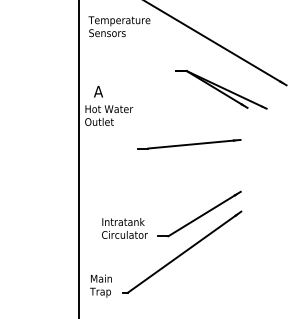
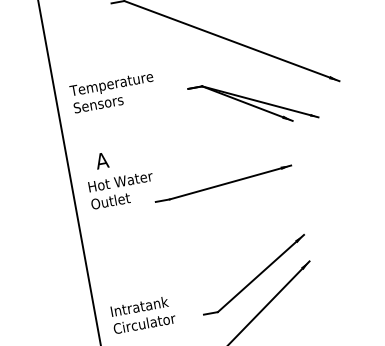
text: (119, 26) -> (113, 92), moved
text: (109, 105) -> (120, 176), moved
text: (124, 228) -> (142, 315), moved

